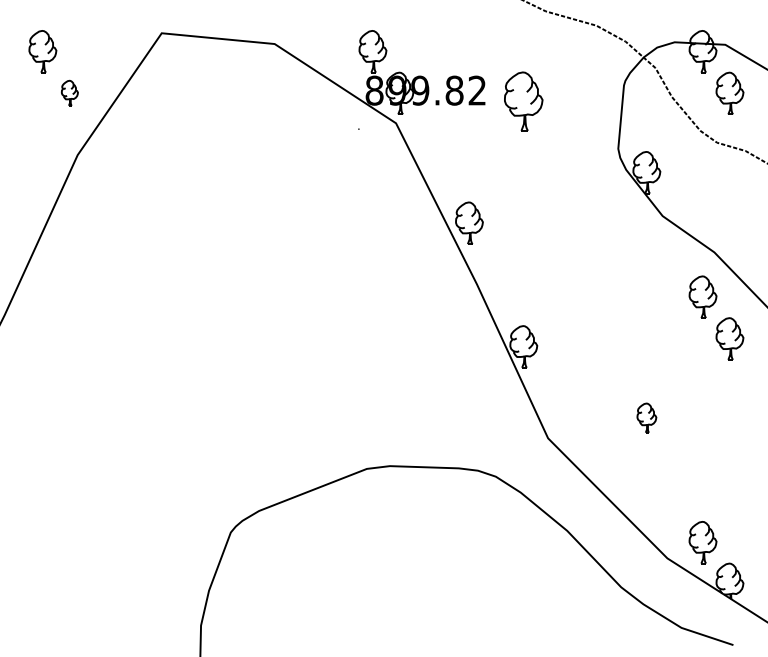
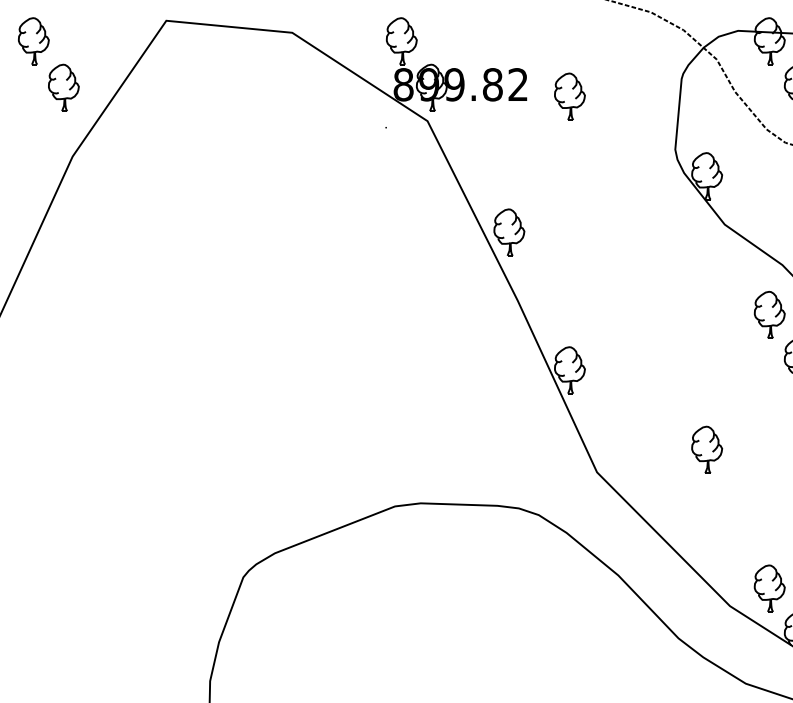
part: (69, 92) -> (63, 86), size x1.67
part: (523, 100) -> (569, 95), size x0.71
part: (646, 417) -> (706, 449), size x1.43

